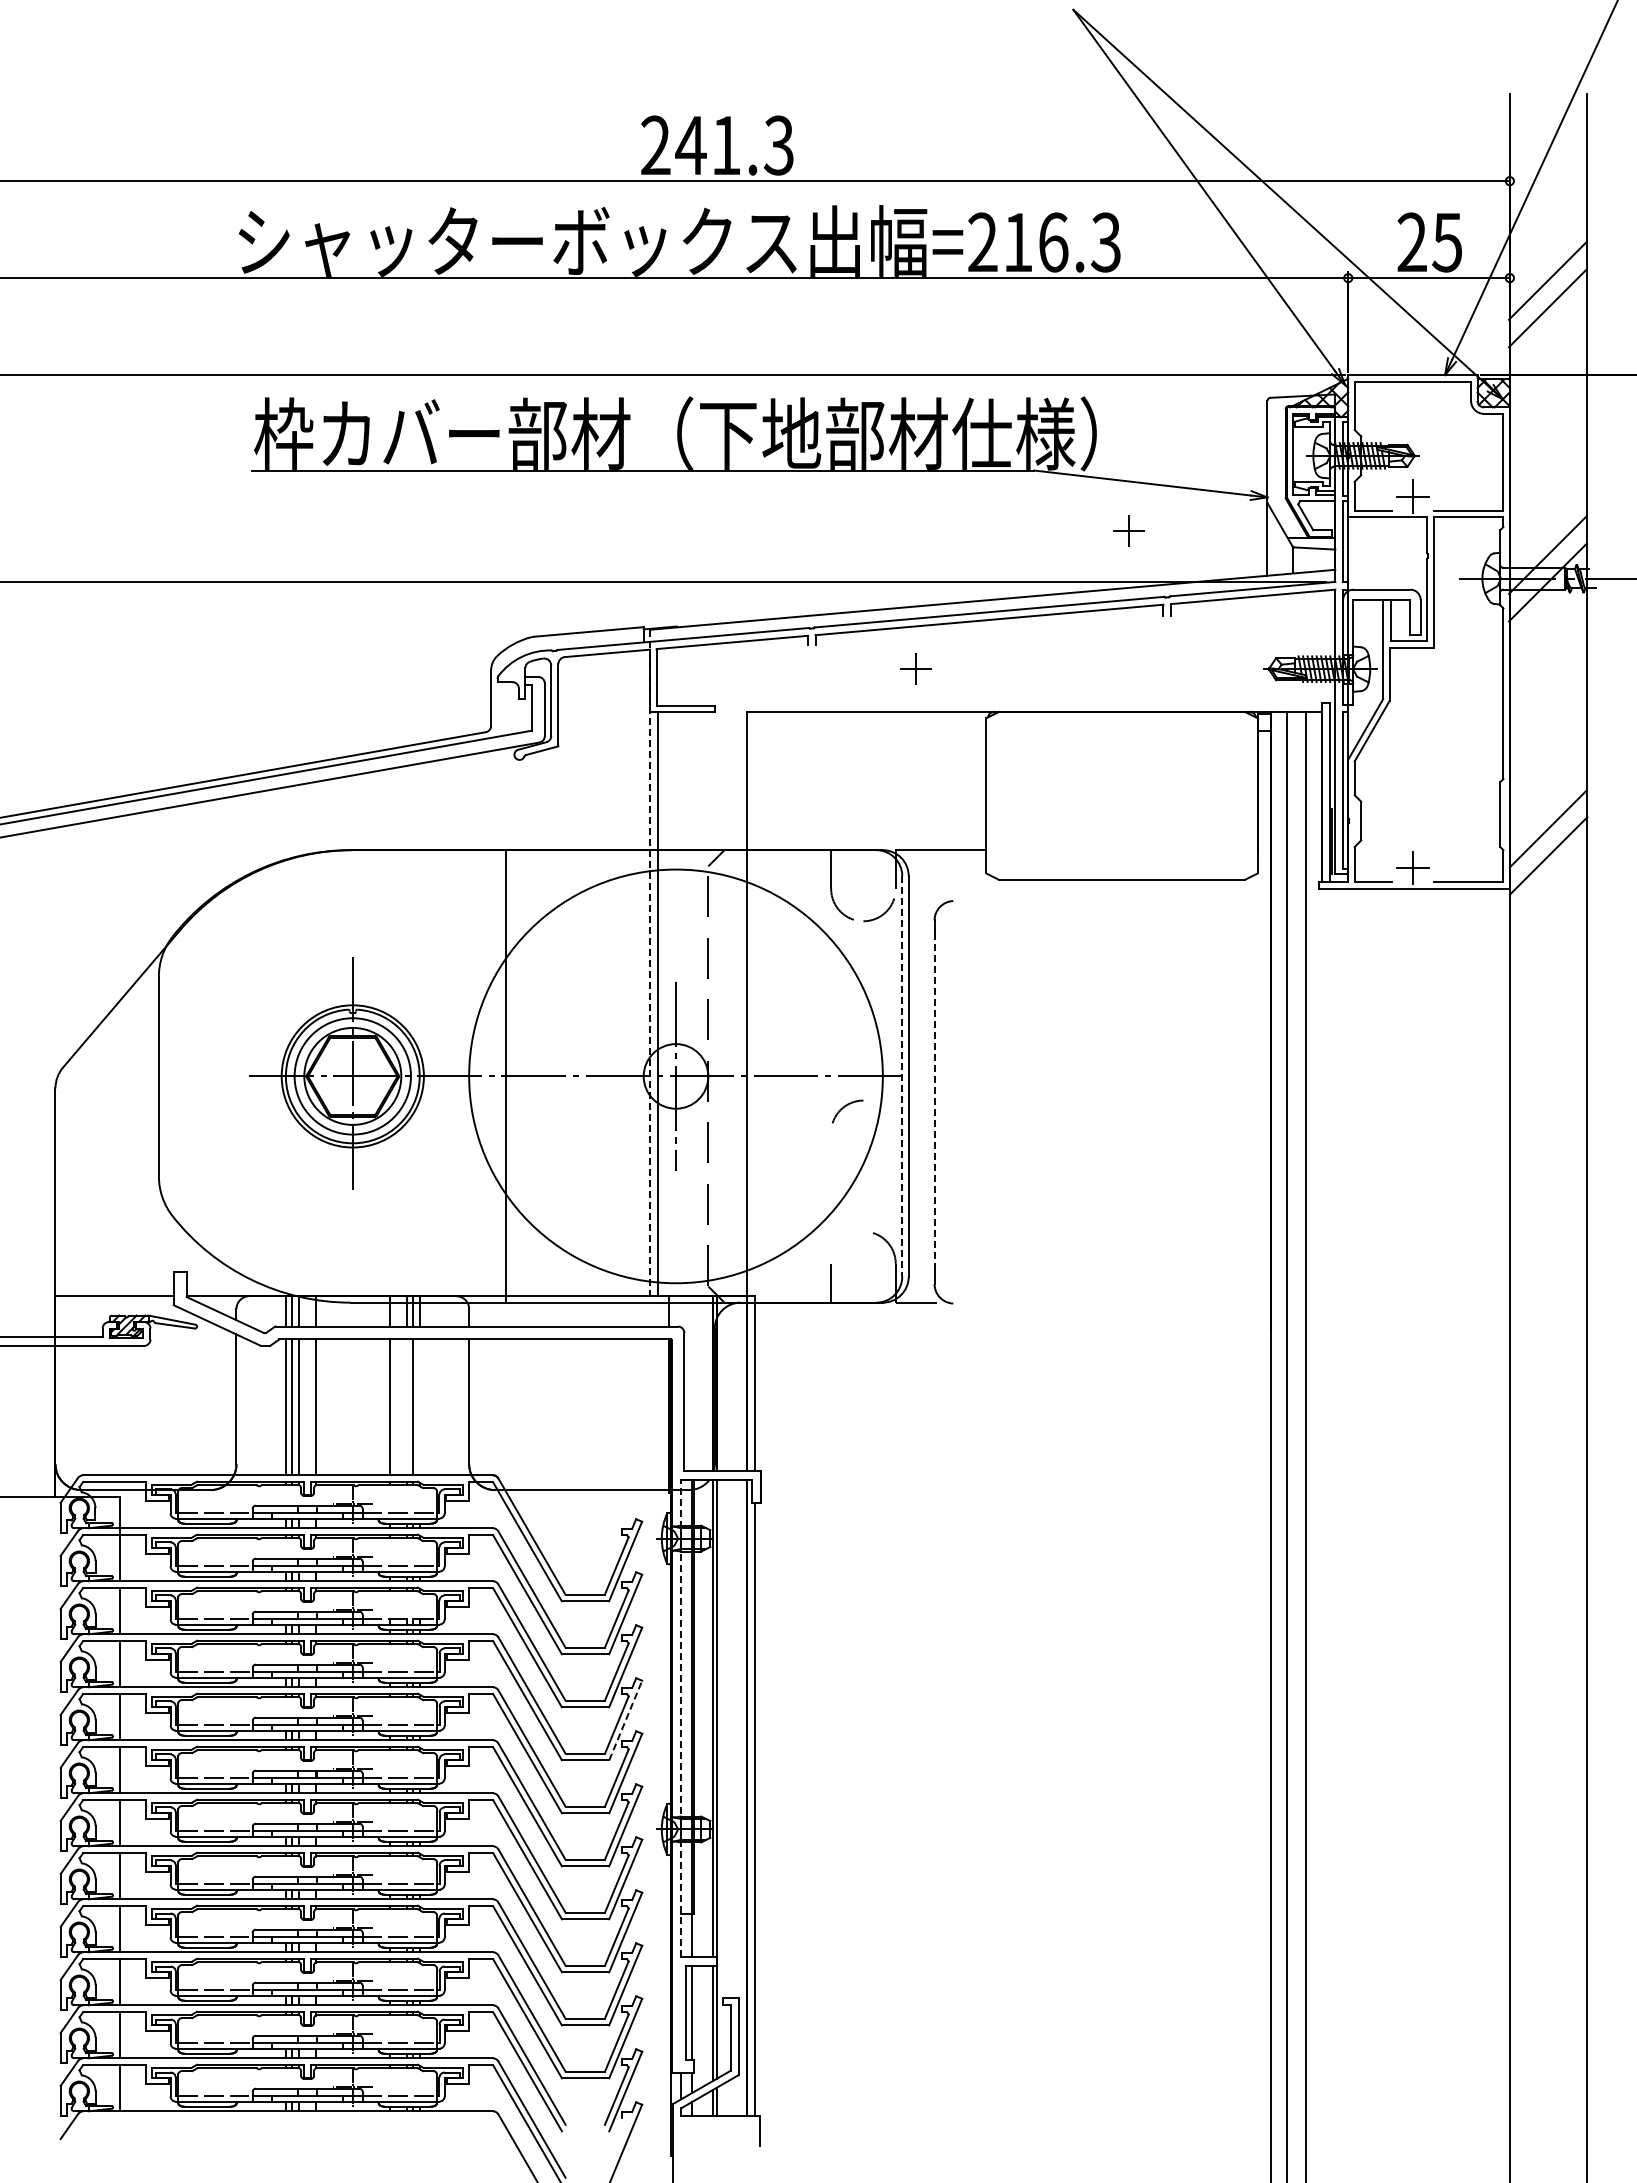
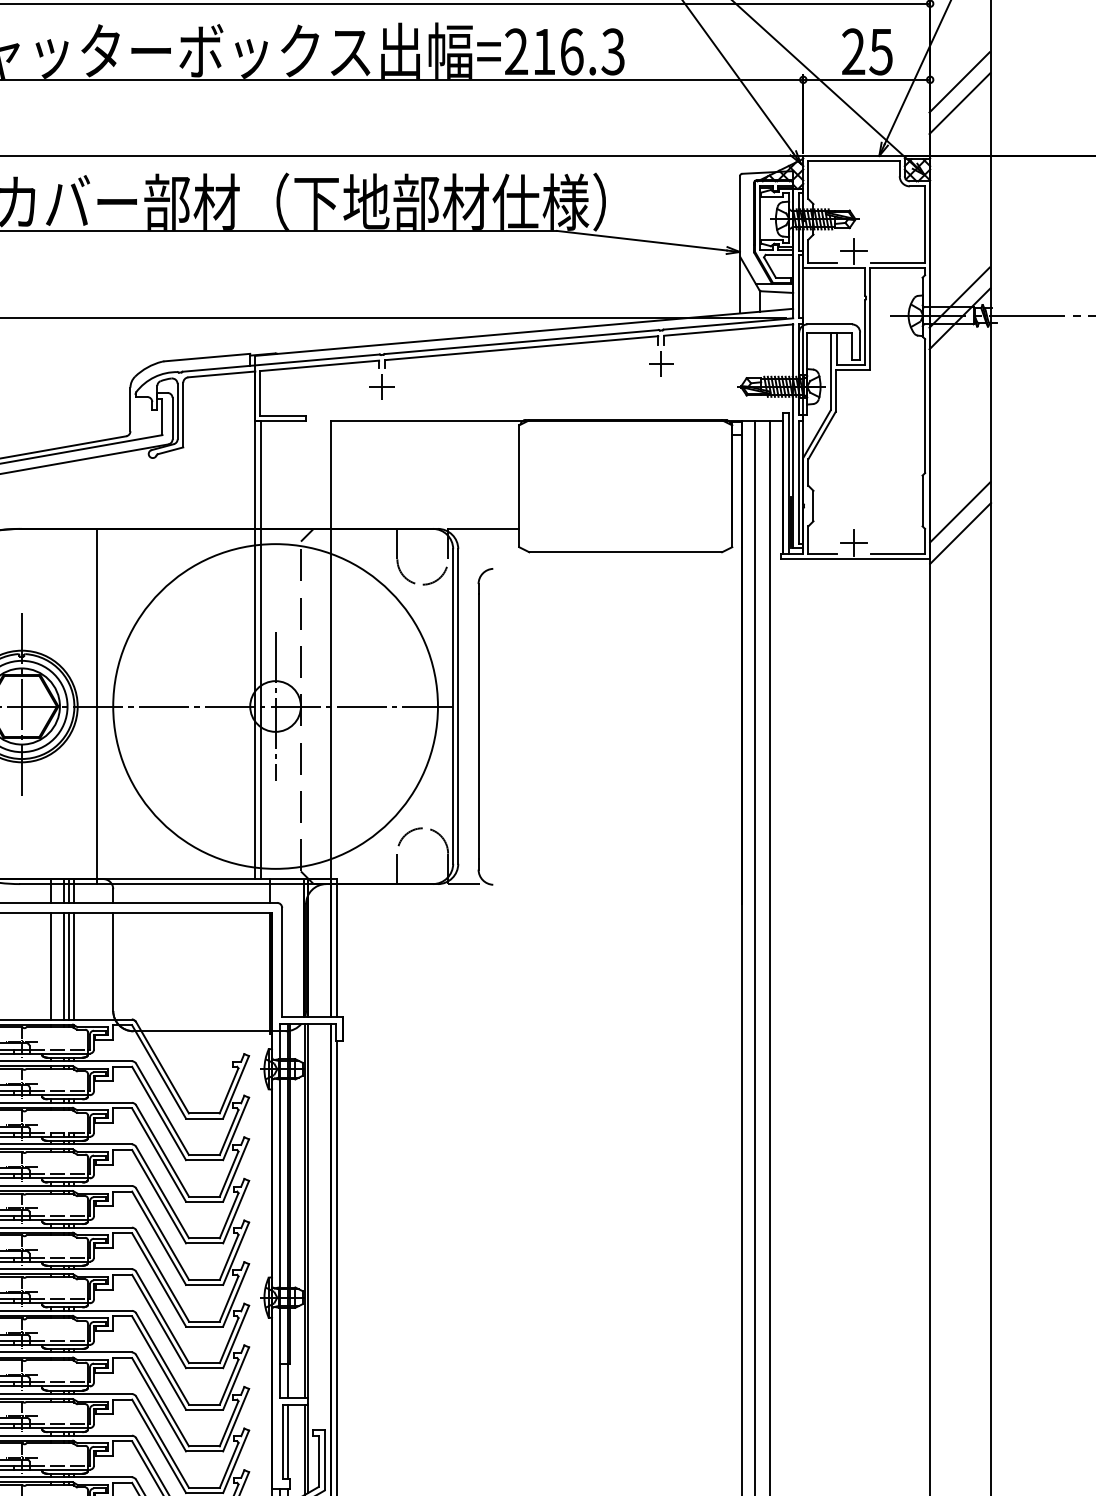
part: (1128, 530) -> (660, 363), moved
part: (915, 668) -> (381, 386), moved
line: (650, 963) -> (255, 617), dashed -> solid
line: (506, 1076) -> (97, 706), moved
line: (902, 1076) -> (453, 706), dashed -> solid
line: (934, 1102) -> (478, 726), dashed -> solid
arc: (845, 1107) -> (408, 833), moved
line: (406, 1407) -> (64, 966), added
line: (419, 1407) -> (74, 966), added
line: (681, 1718) -> (279, 1210), dashed -> solid
line: (625, 1720) -> (235, 1212), dashed -> solid

